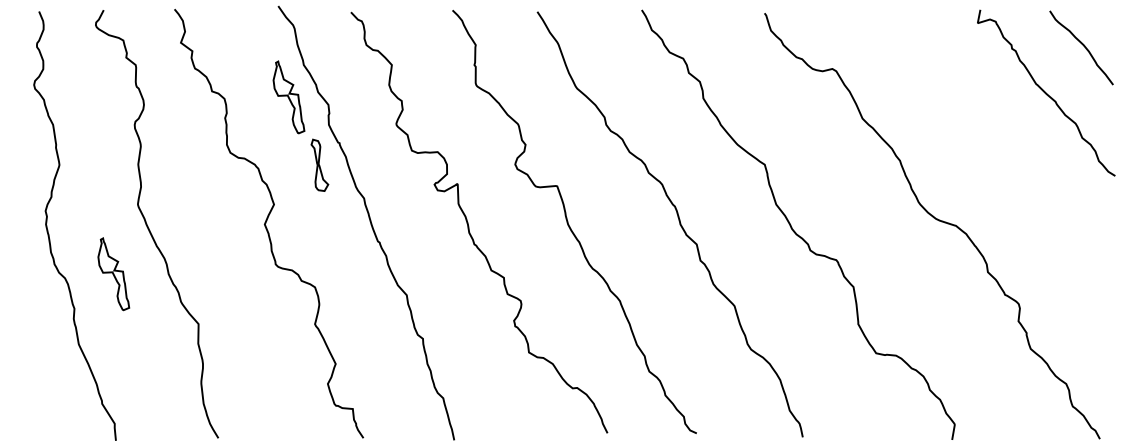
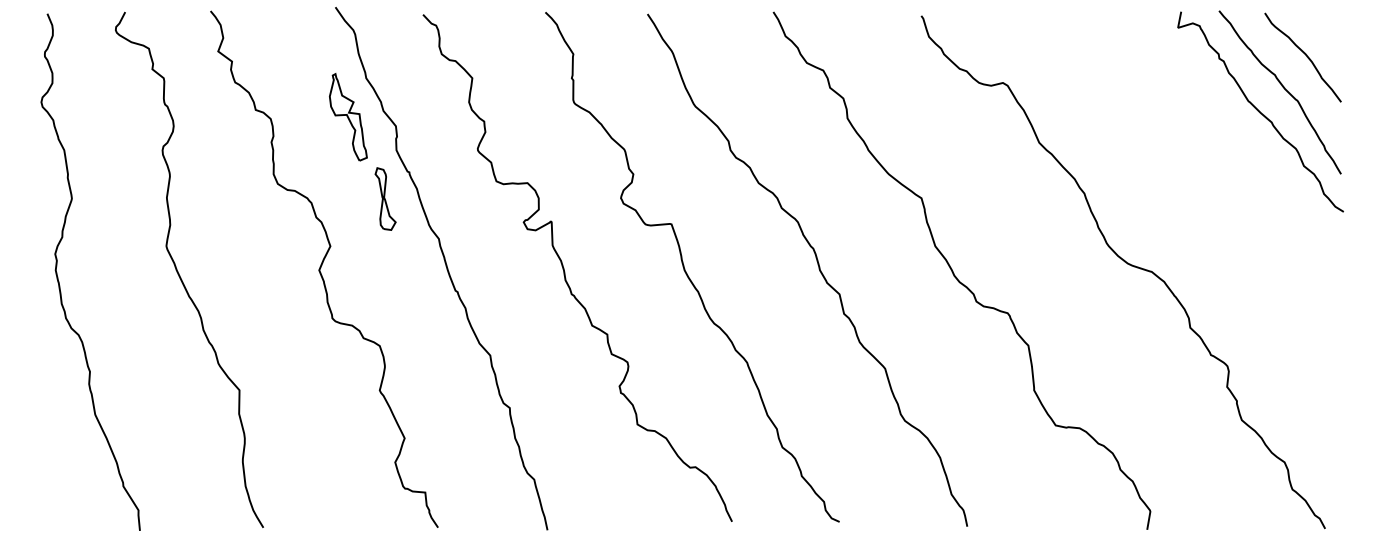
curve: (1065, 73) -> (1283, 88), added
part: (113, 274) -> (137, 330), removed

